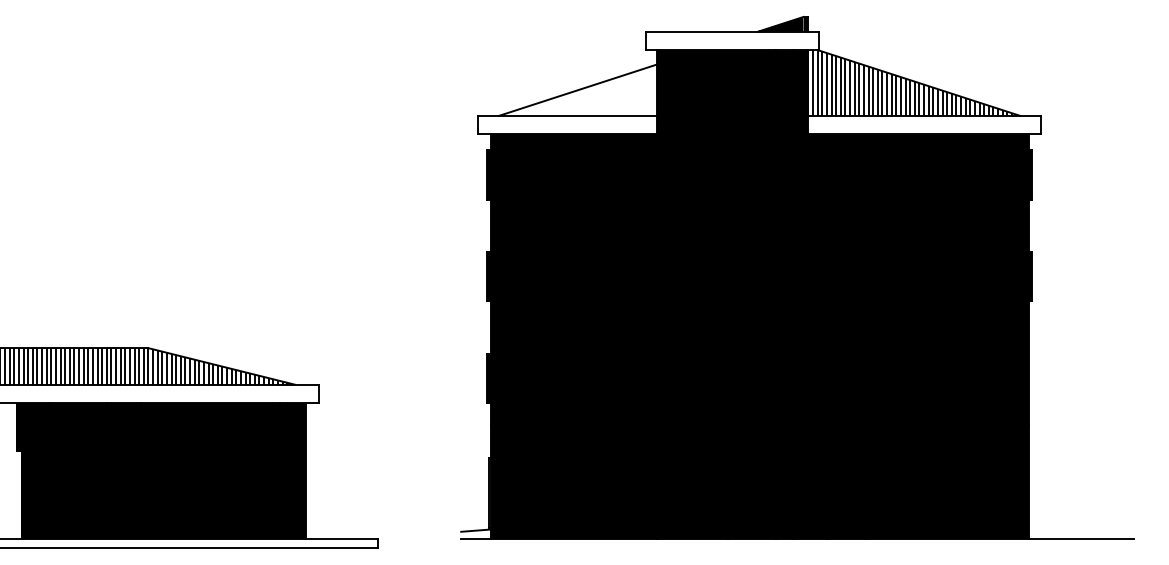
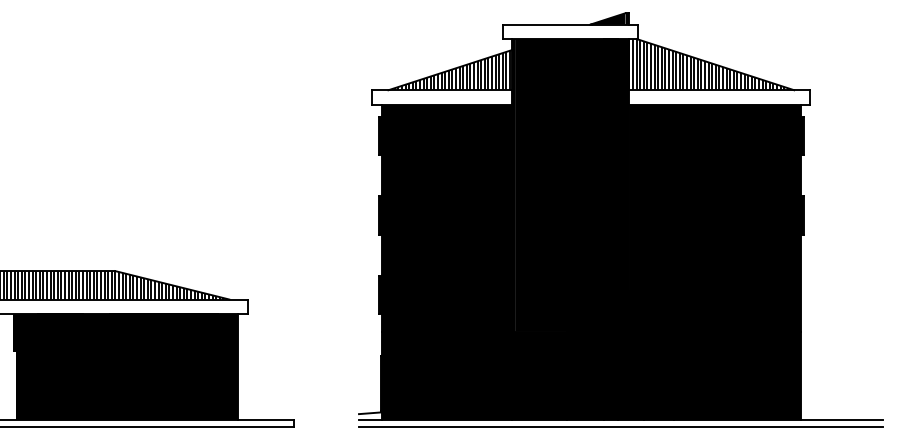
hatch: (578, 90) -> (450, 70), added
line: (797, 547) -> (620, 426), added

